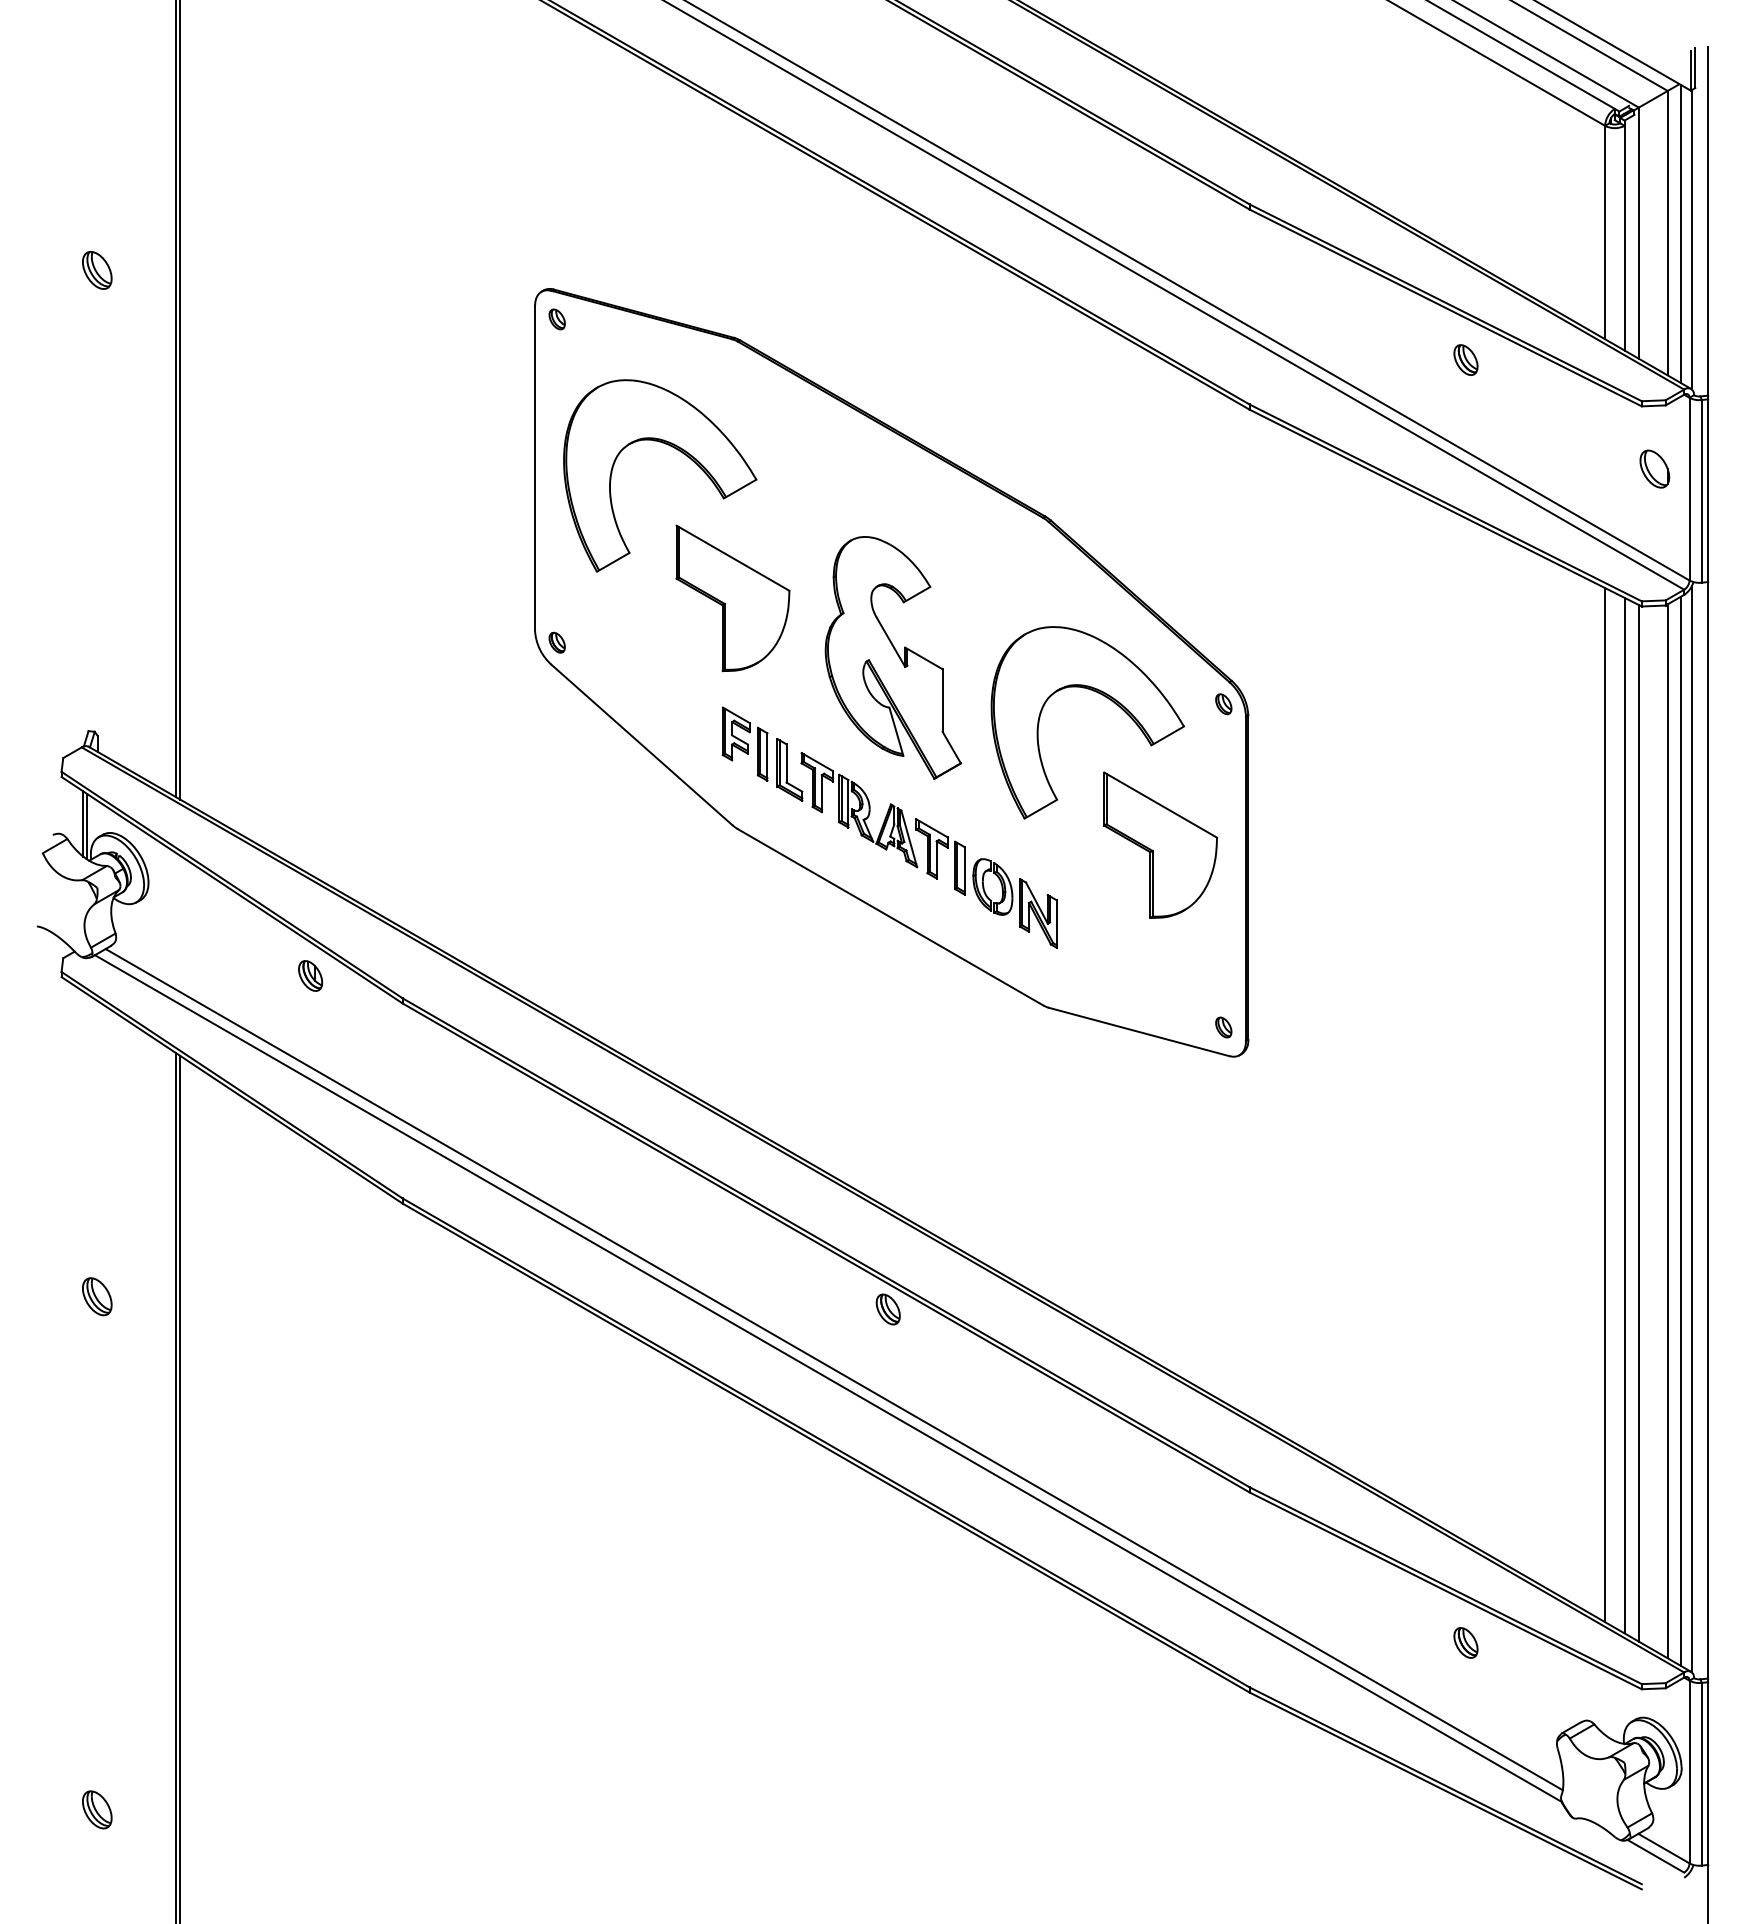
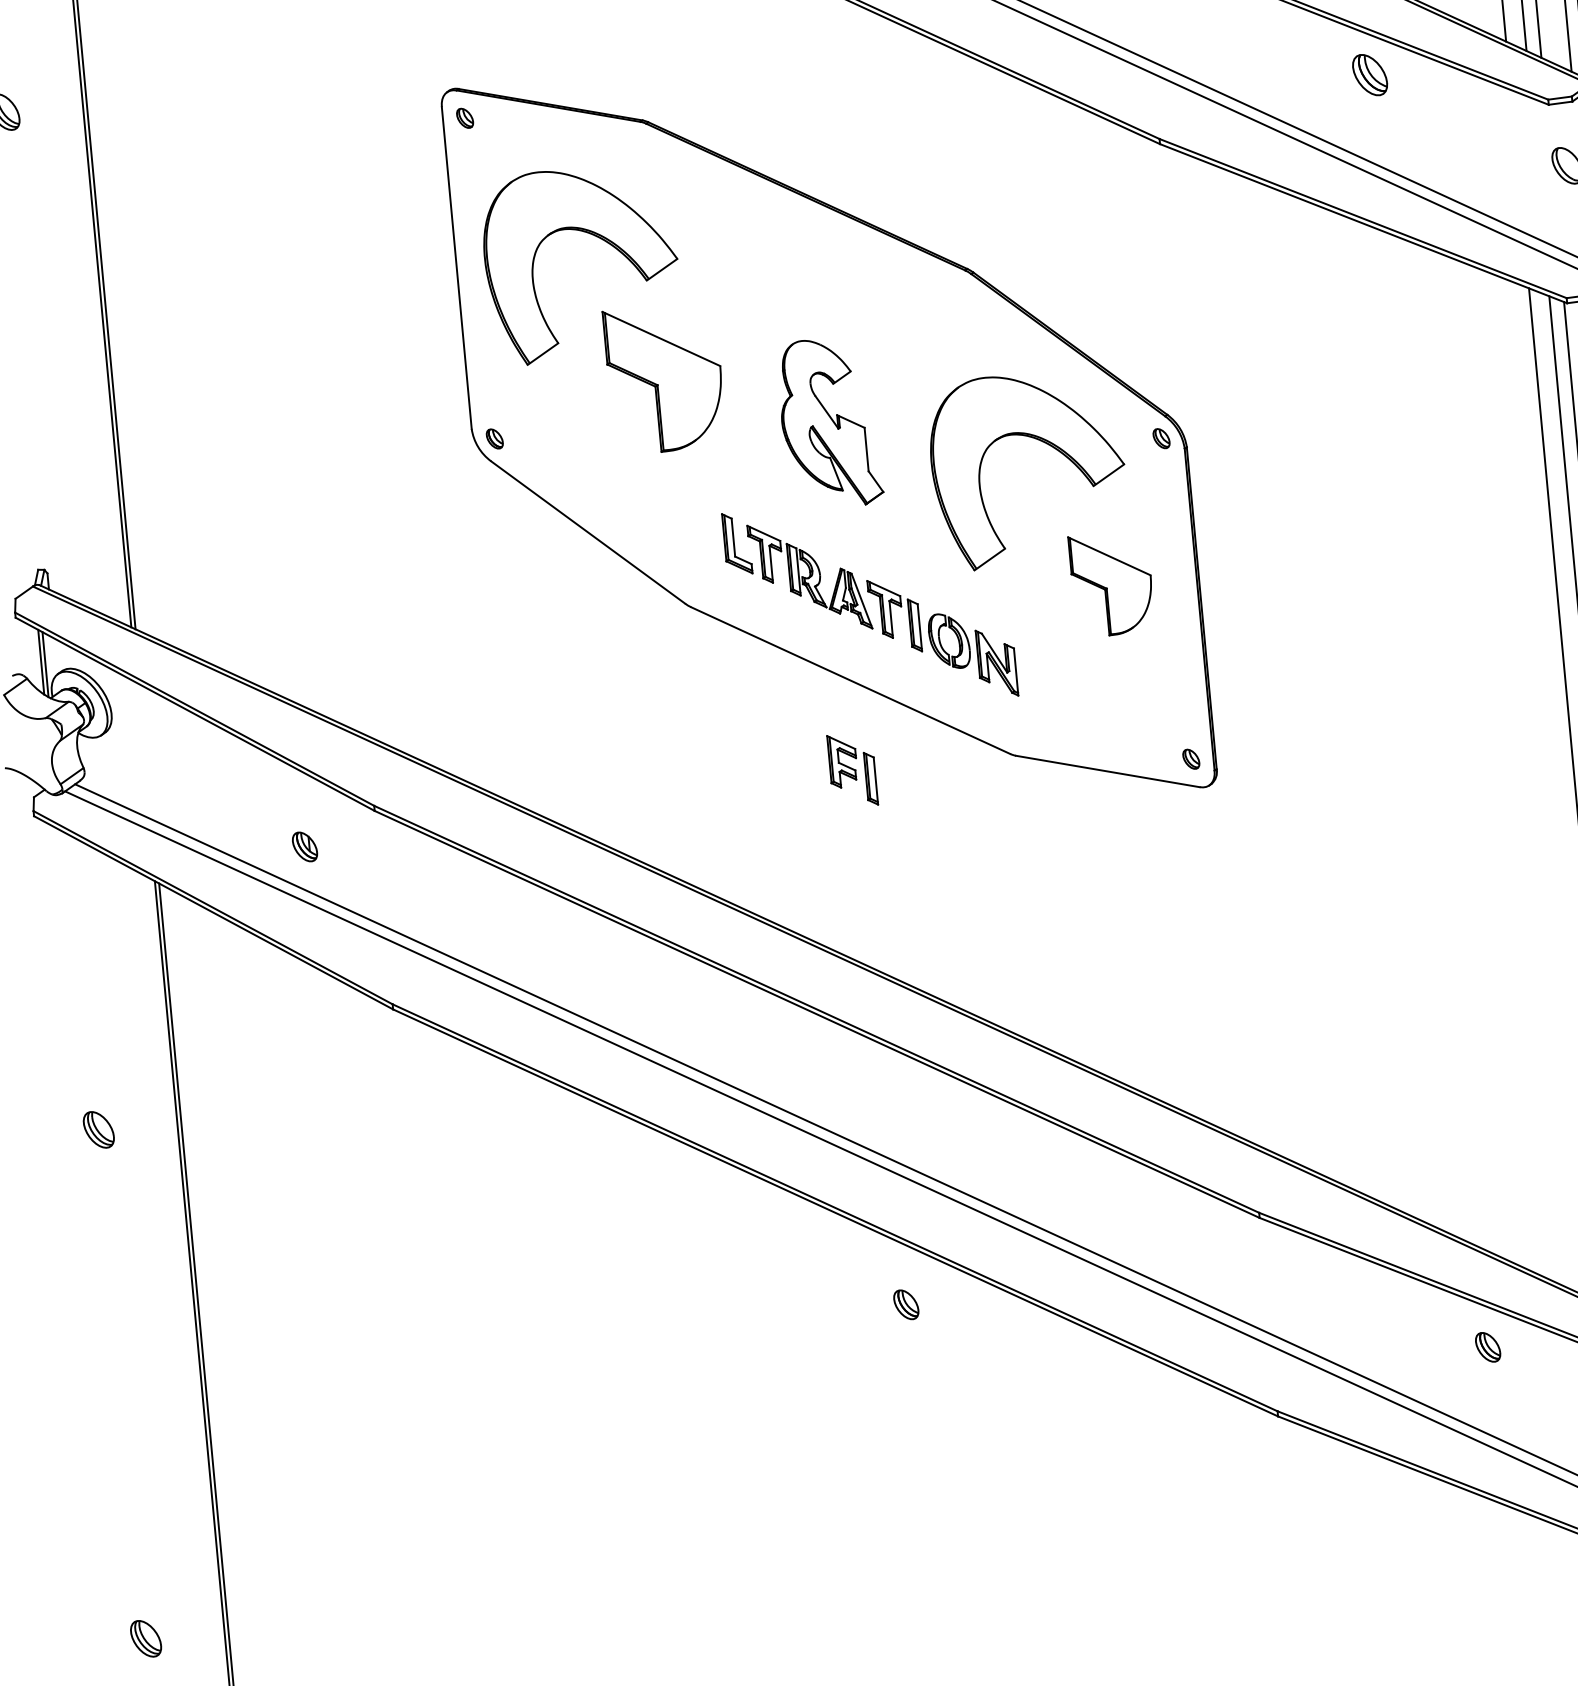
part: (1465, 359) -> (1369, 74), size x1.4
part: (893, 657) -> (829, 422), size x0.7
part: (744, 743) -> (851, 769), moved
part: (1160, 844) -> (1111, 583), size x0.7
part: (310, 975) -> (304, 846), moved
part: (887, 1309) -> (905, 1304), moved

